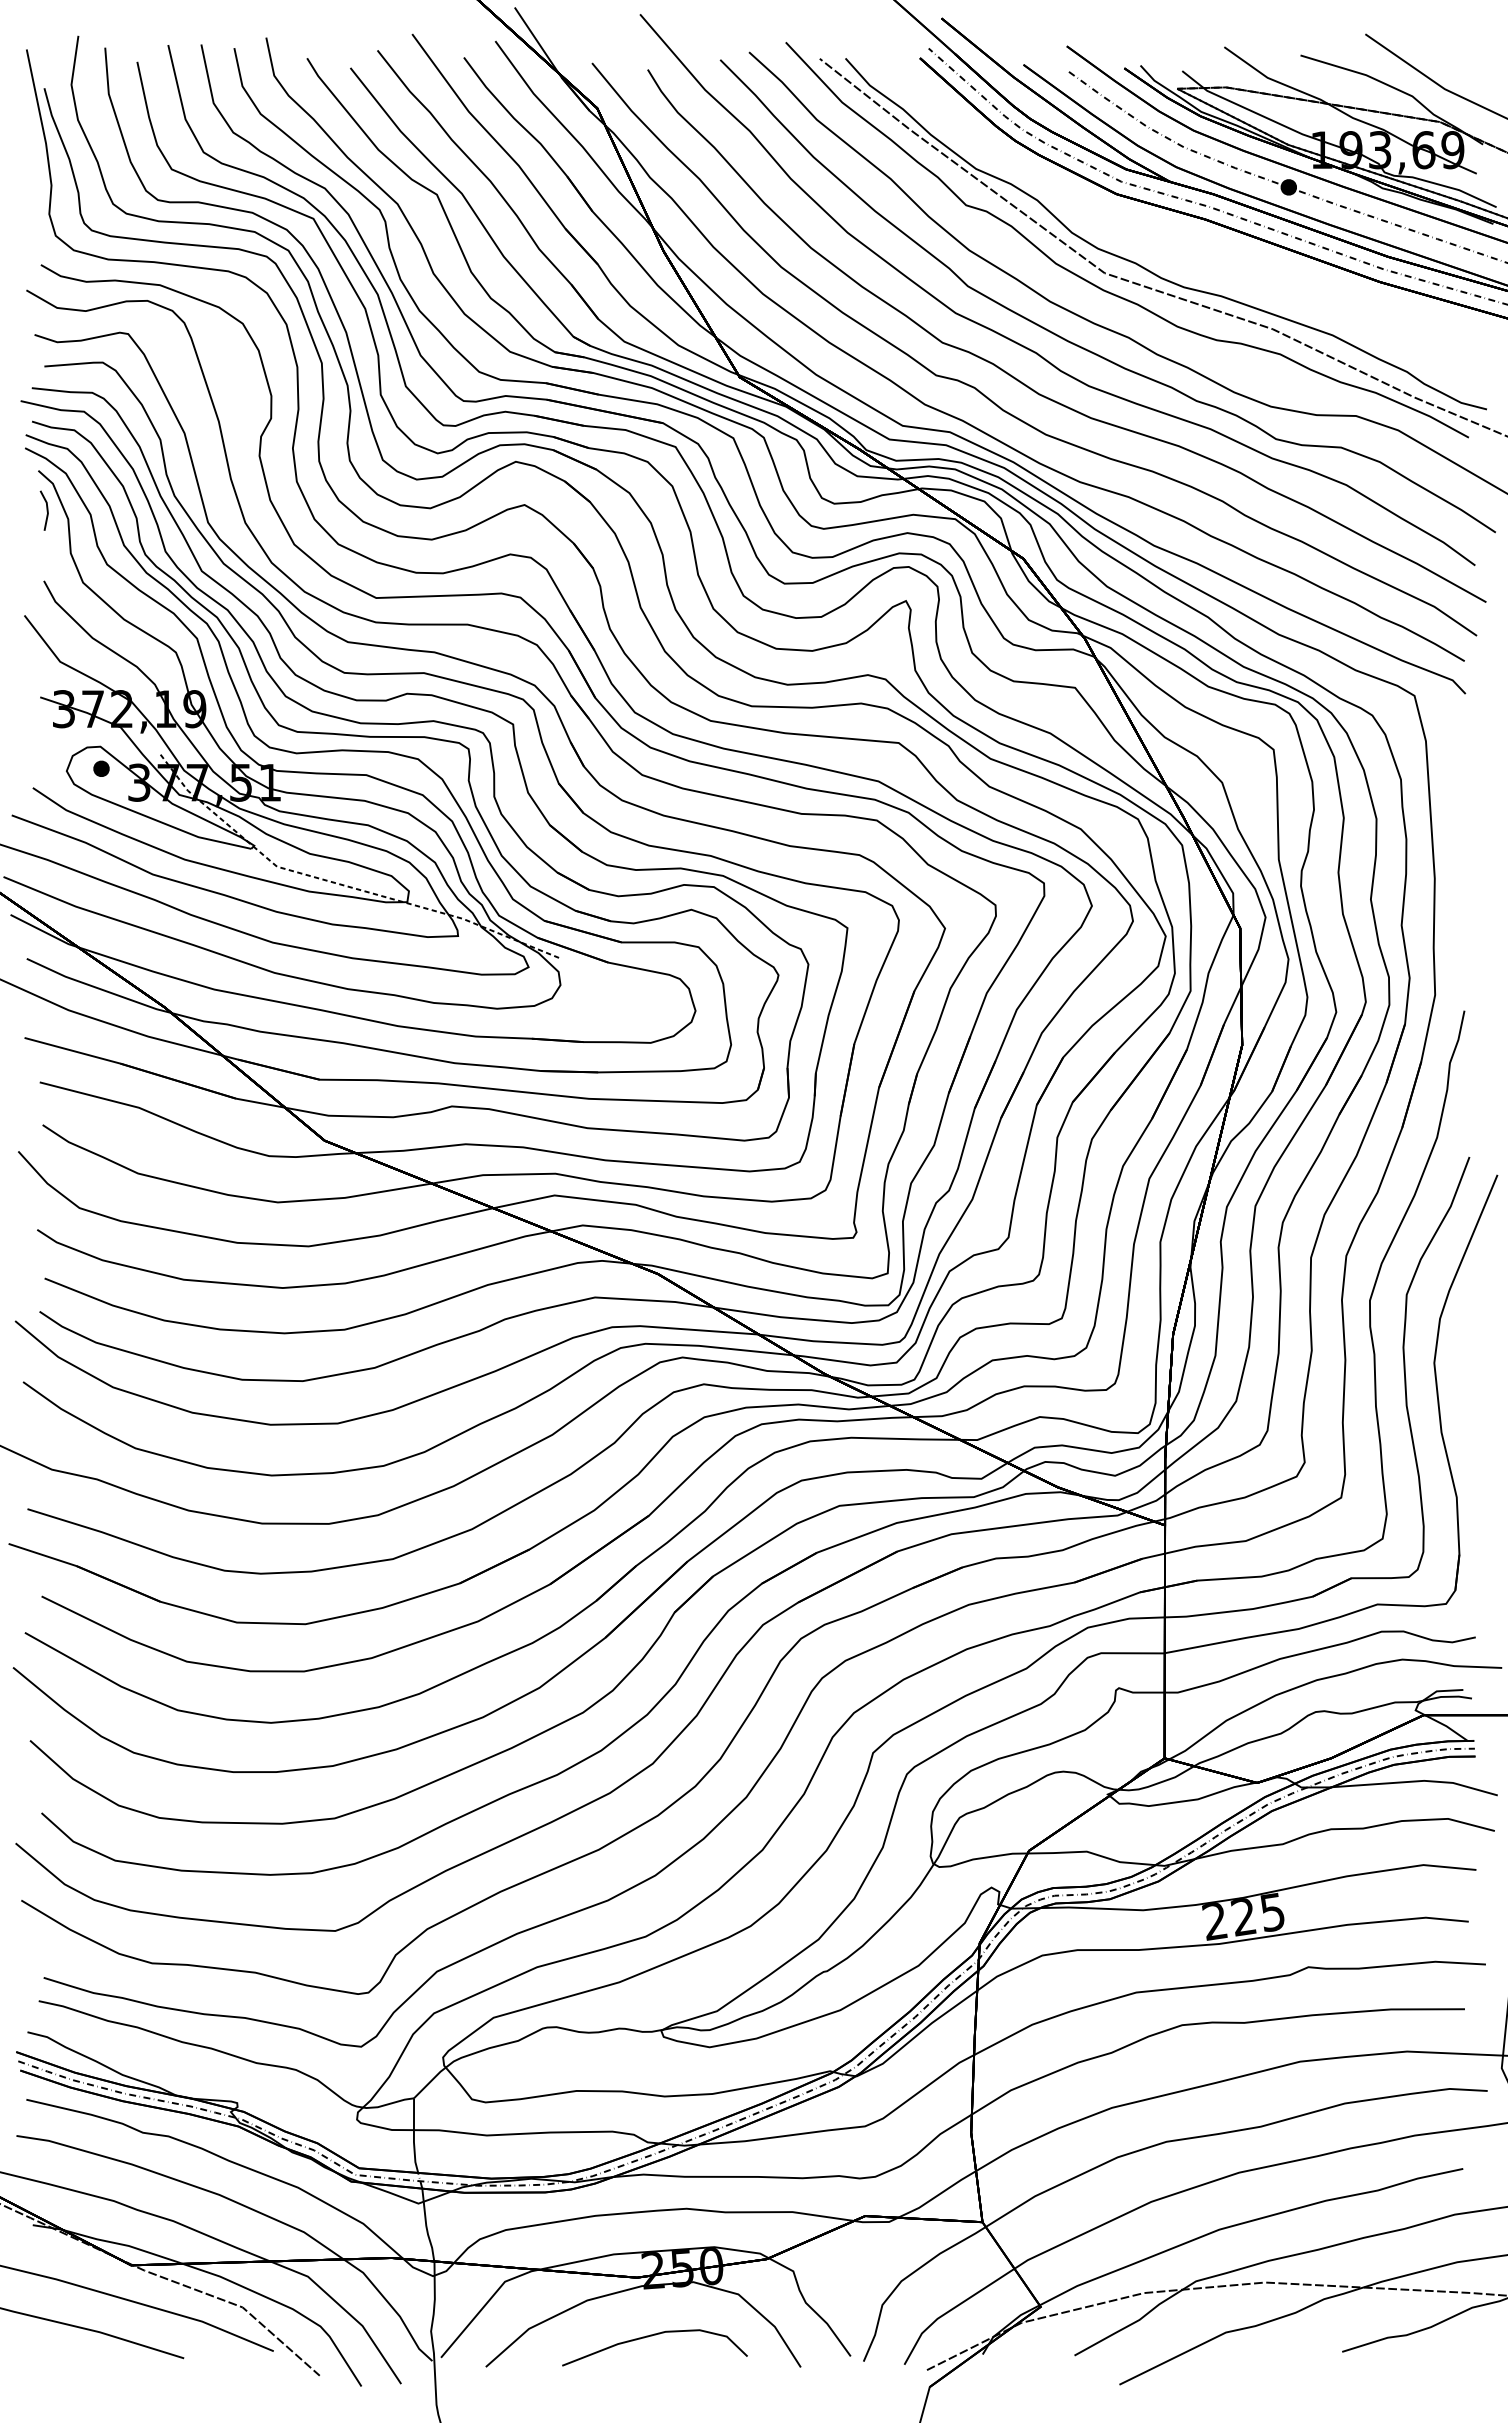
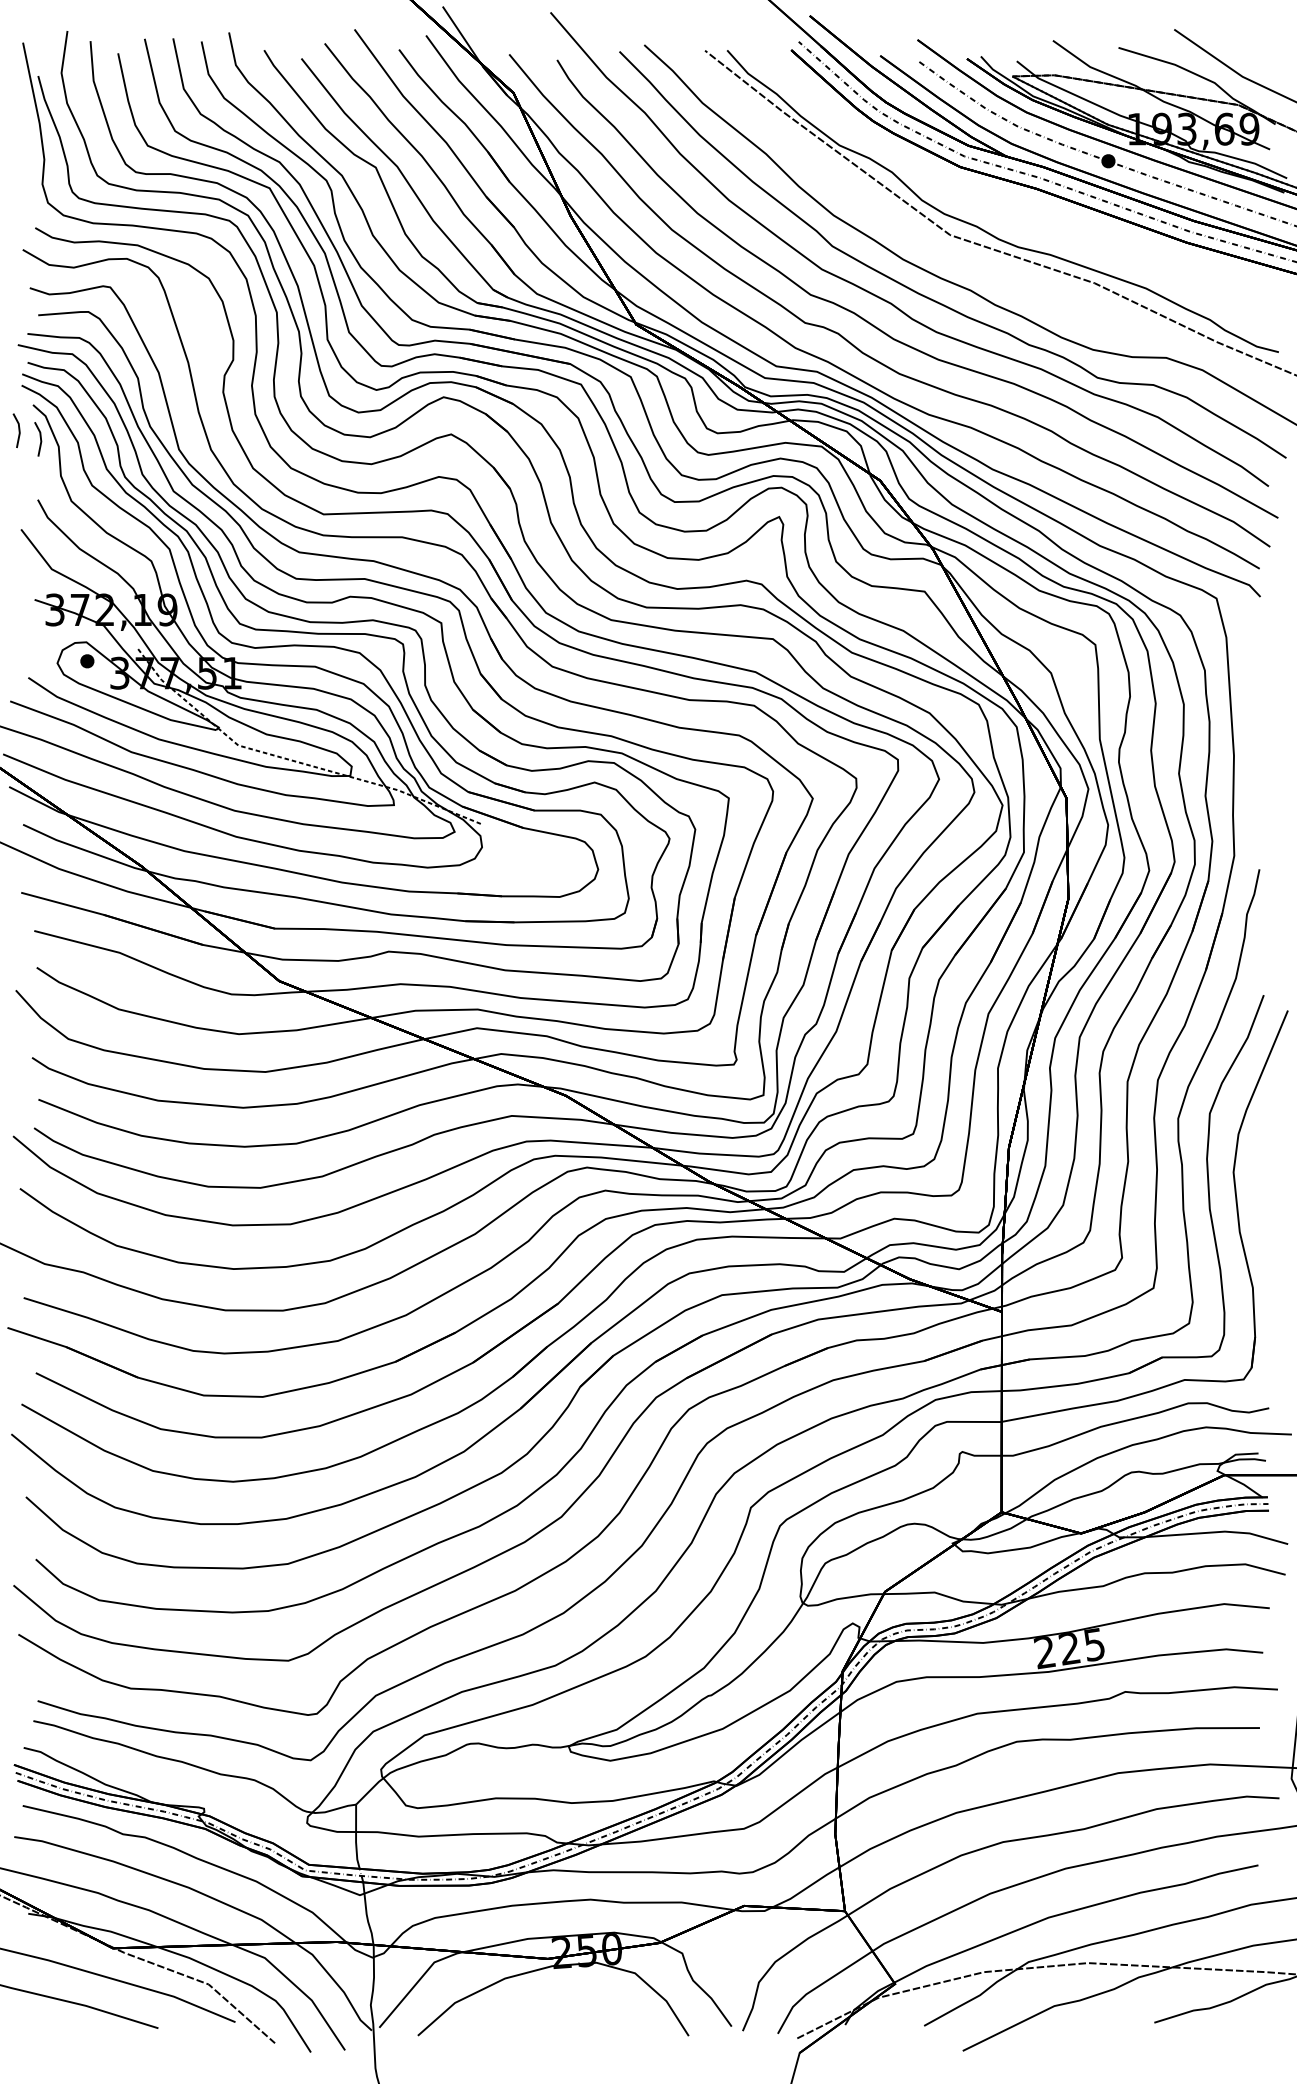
curve: (1097, 285) -> (943, 245), removed
line: (21, 500) -> (18, 430), added
curve: (652, 2336) -> (561, 2009), removed

